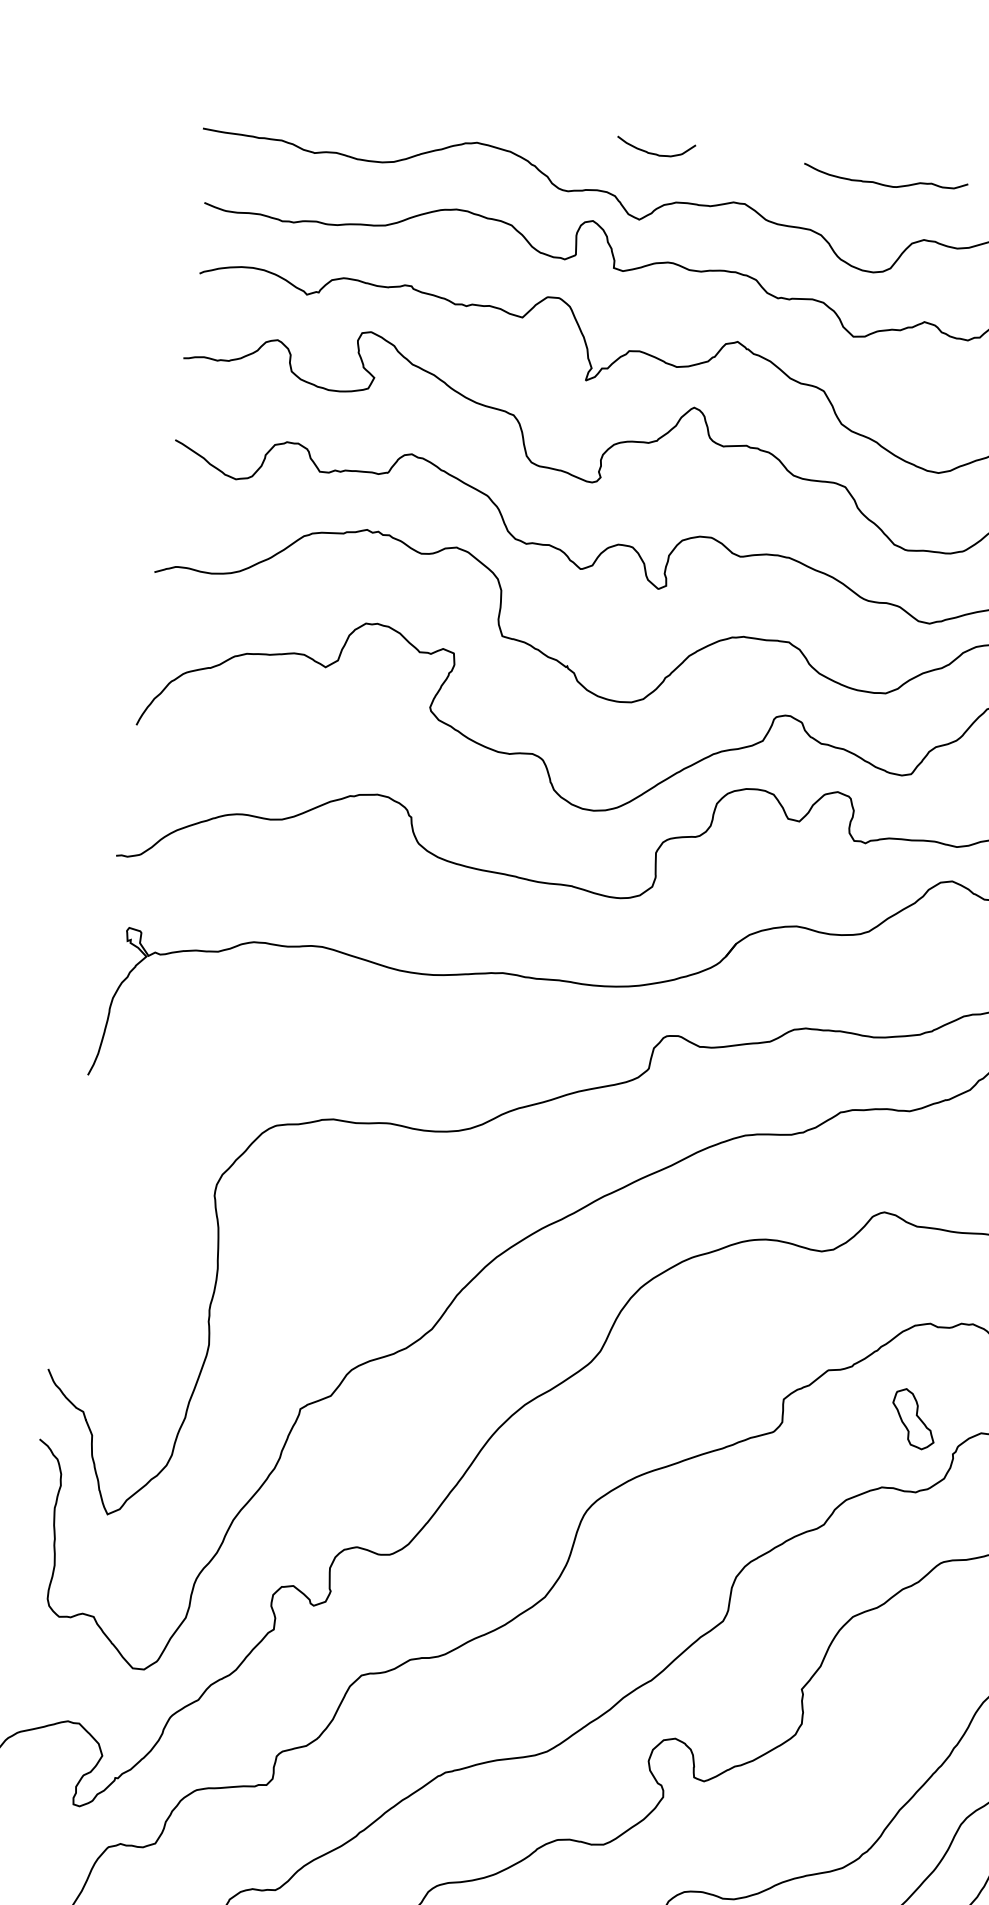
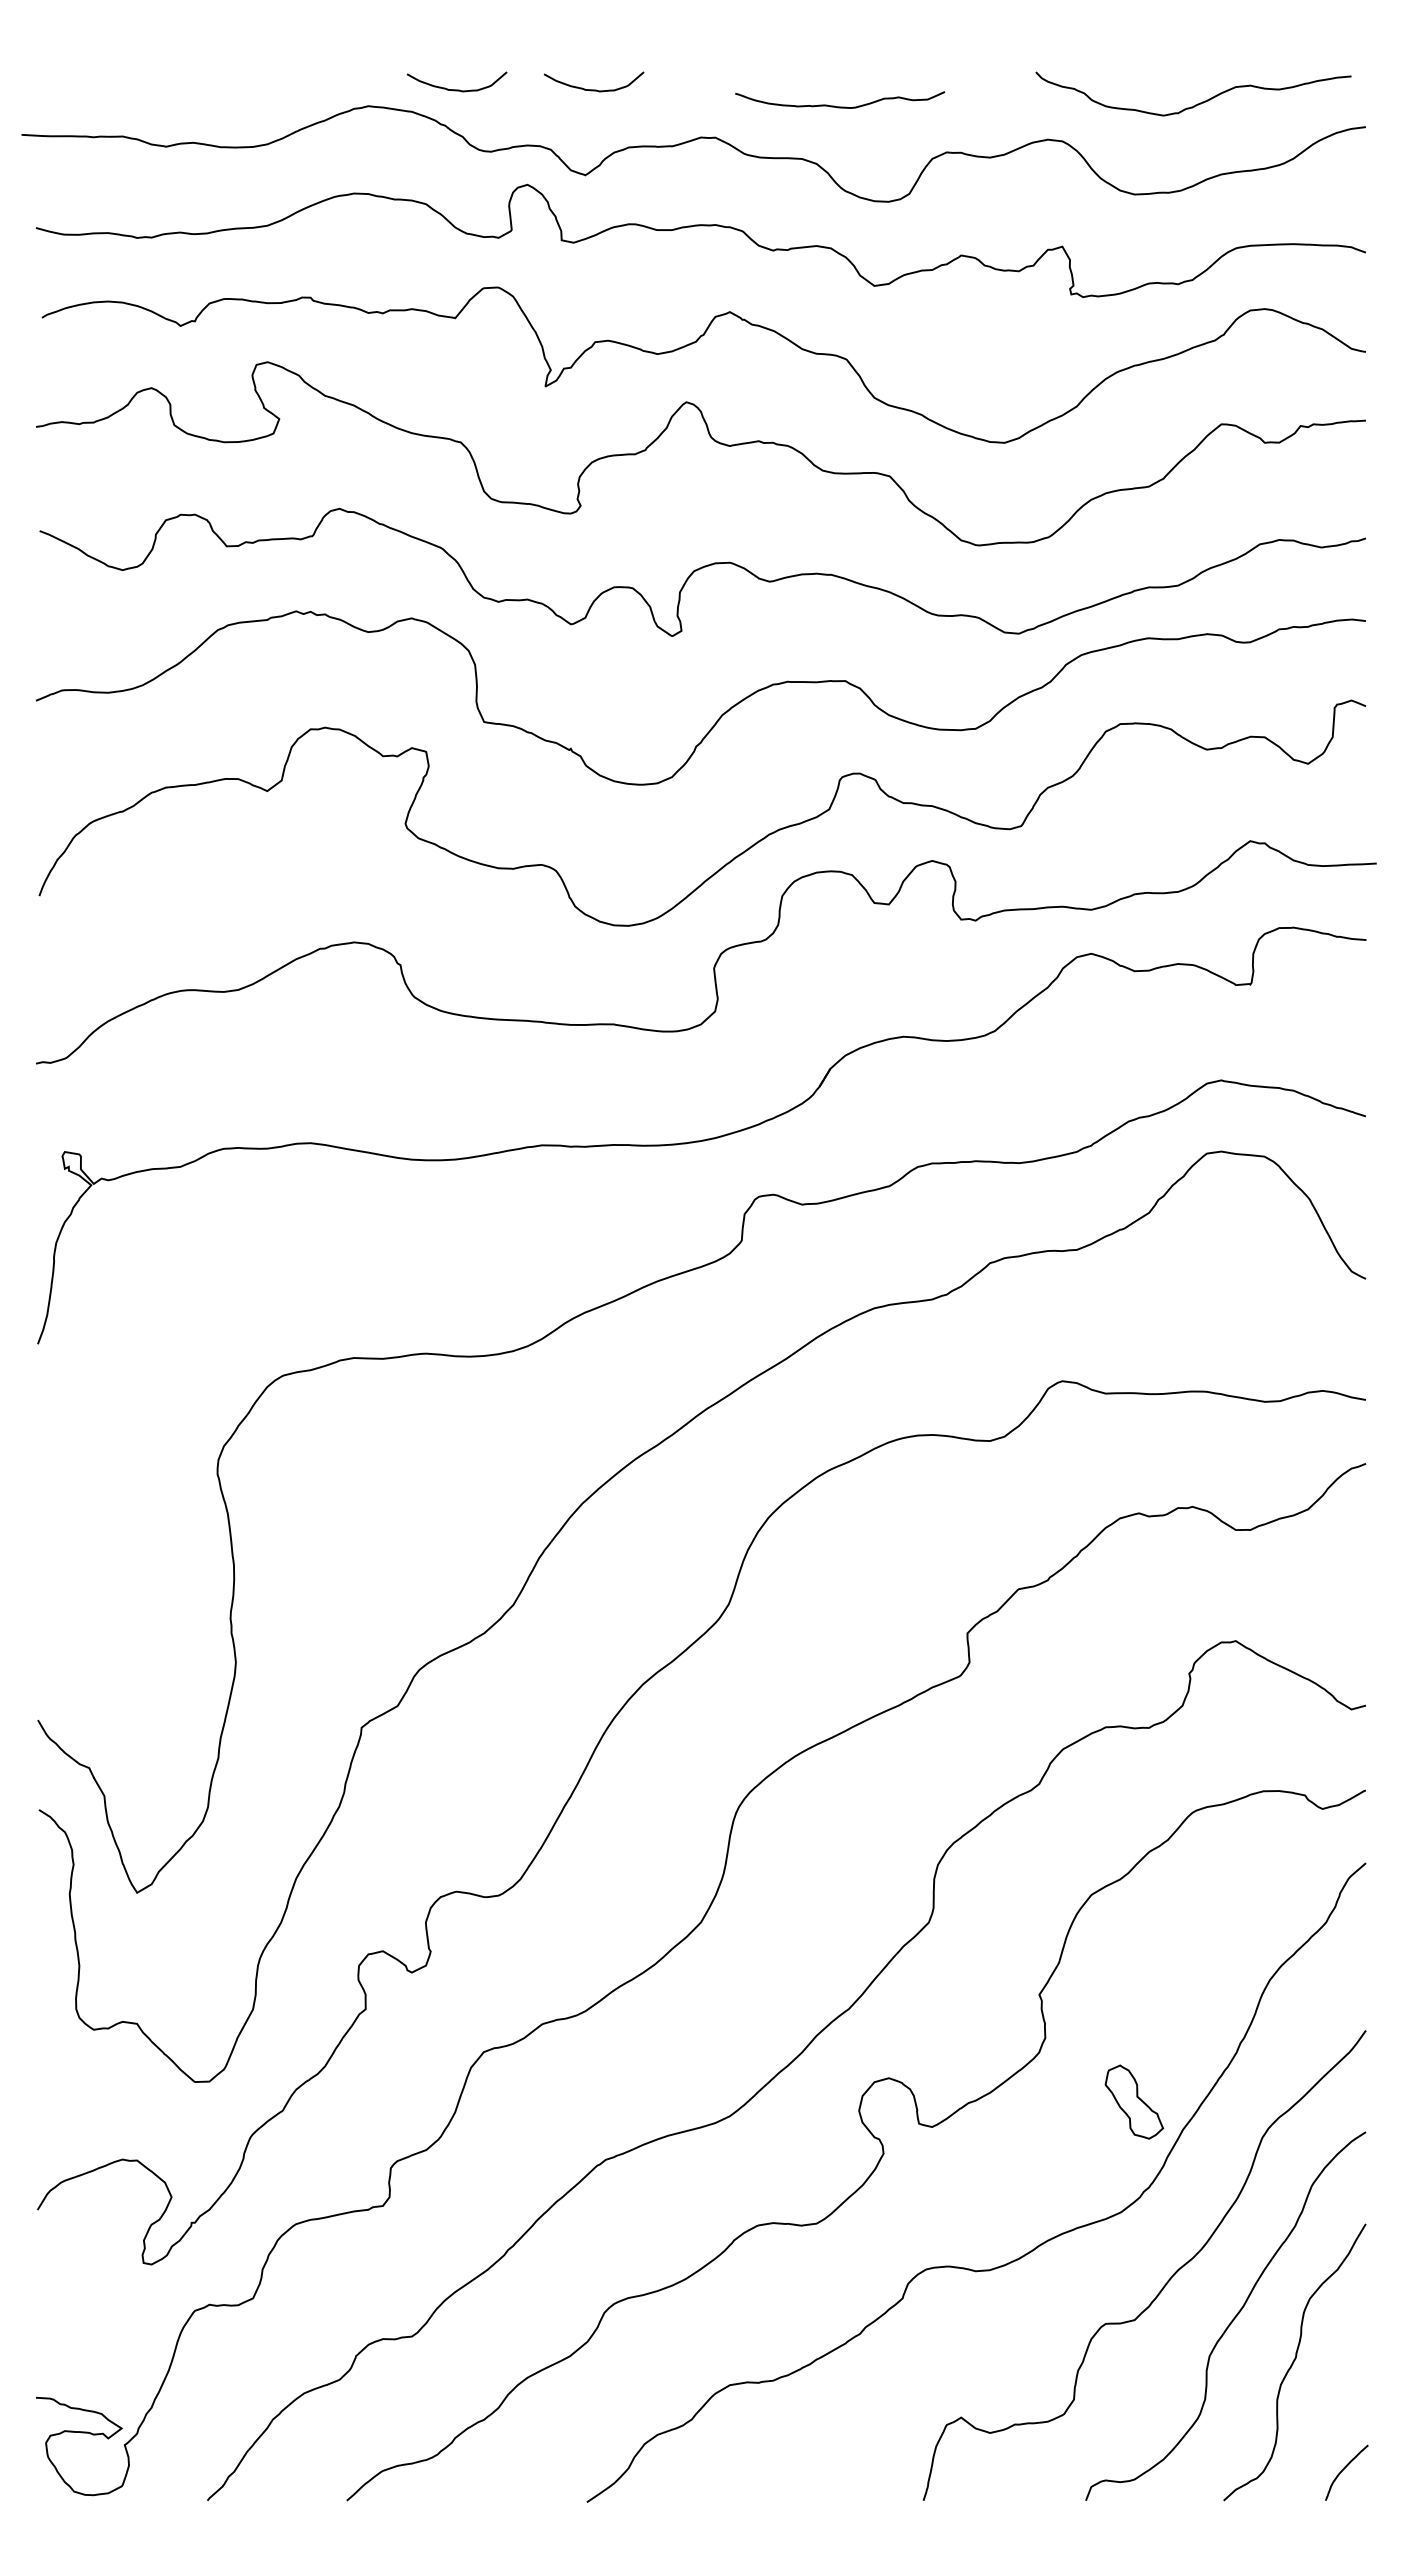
curve: (547, 139) -> (456, 89), added
curve: (885, 184) -> (840, 106), moved
part: (913, 1418) -> (1133, 2101), moved

